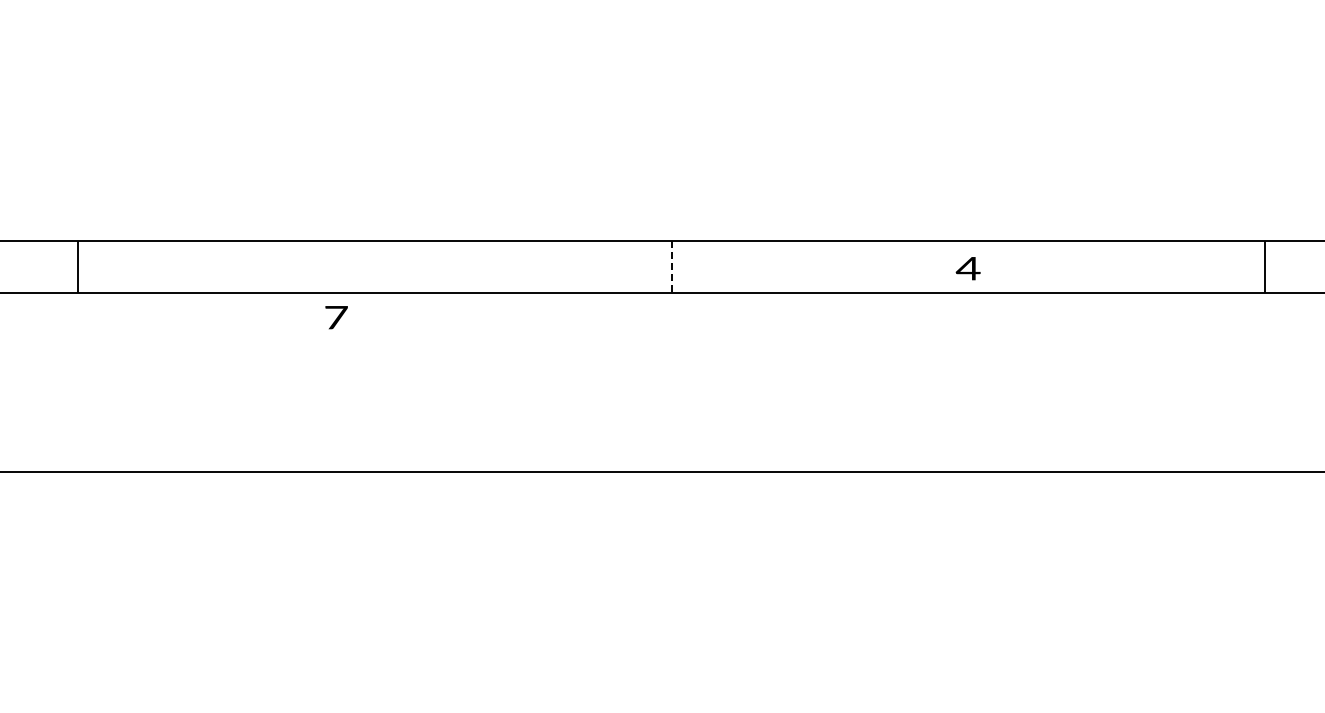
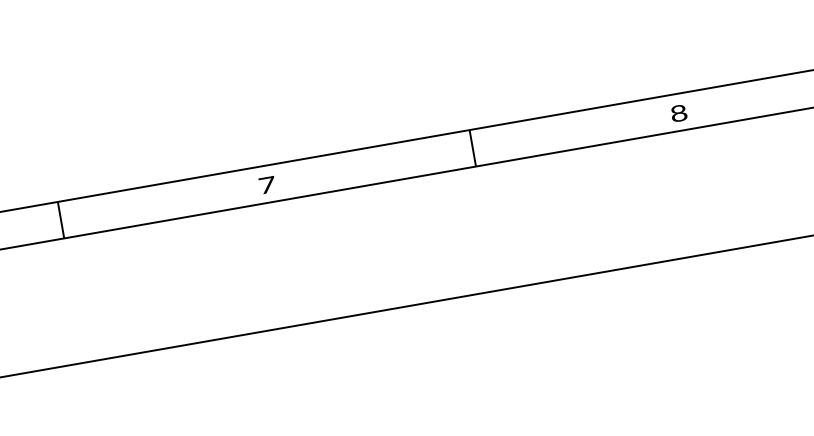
line: (671, 267) -> (472, 148), dashed -> solid
text: (967, 268) -> (678, 113), 4 -> 8
text: (336, 317) -> (267, 185), moved

